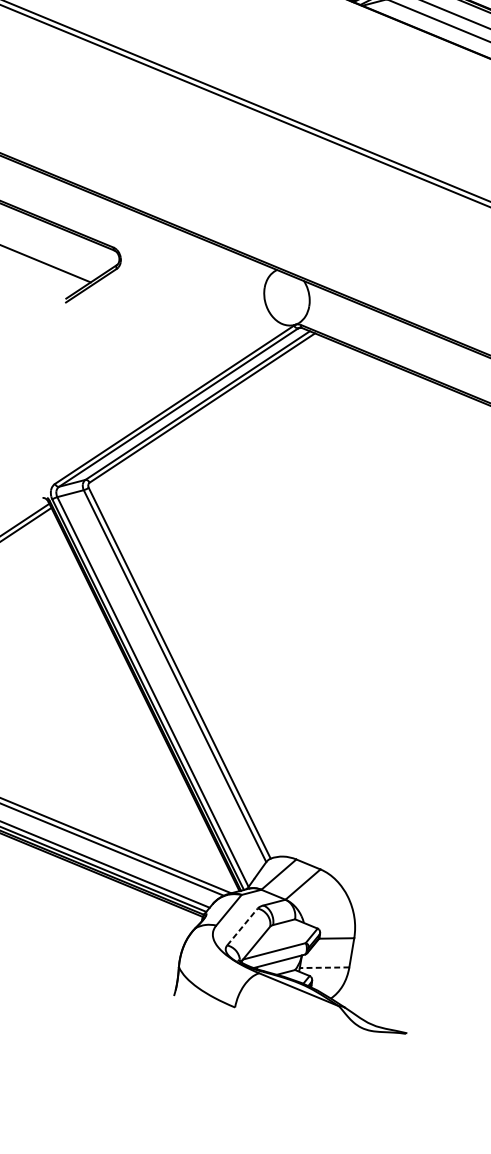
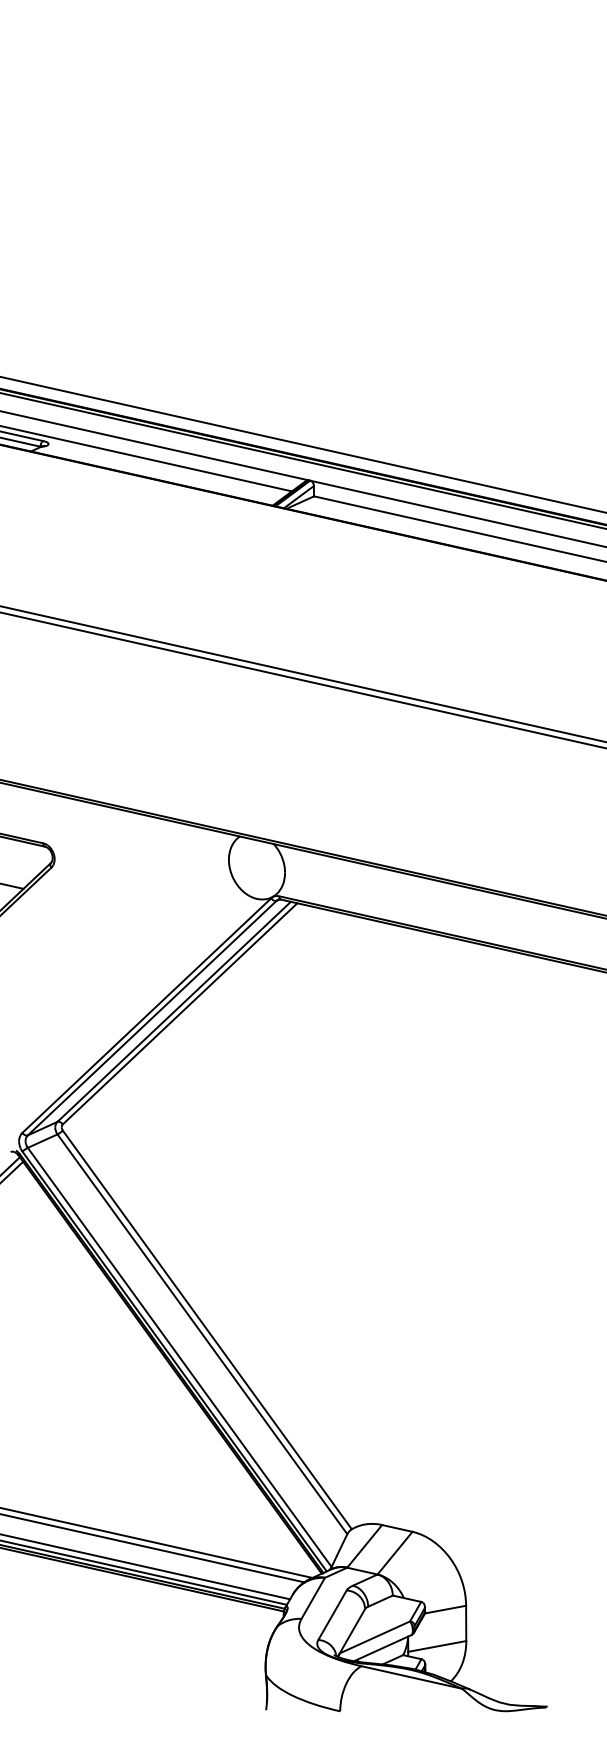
line: (242, 927) -> (332, 1615), dashed -> solid
line: (324, 967) -> (437, 1646), dashed -> solid

